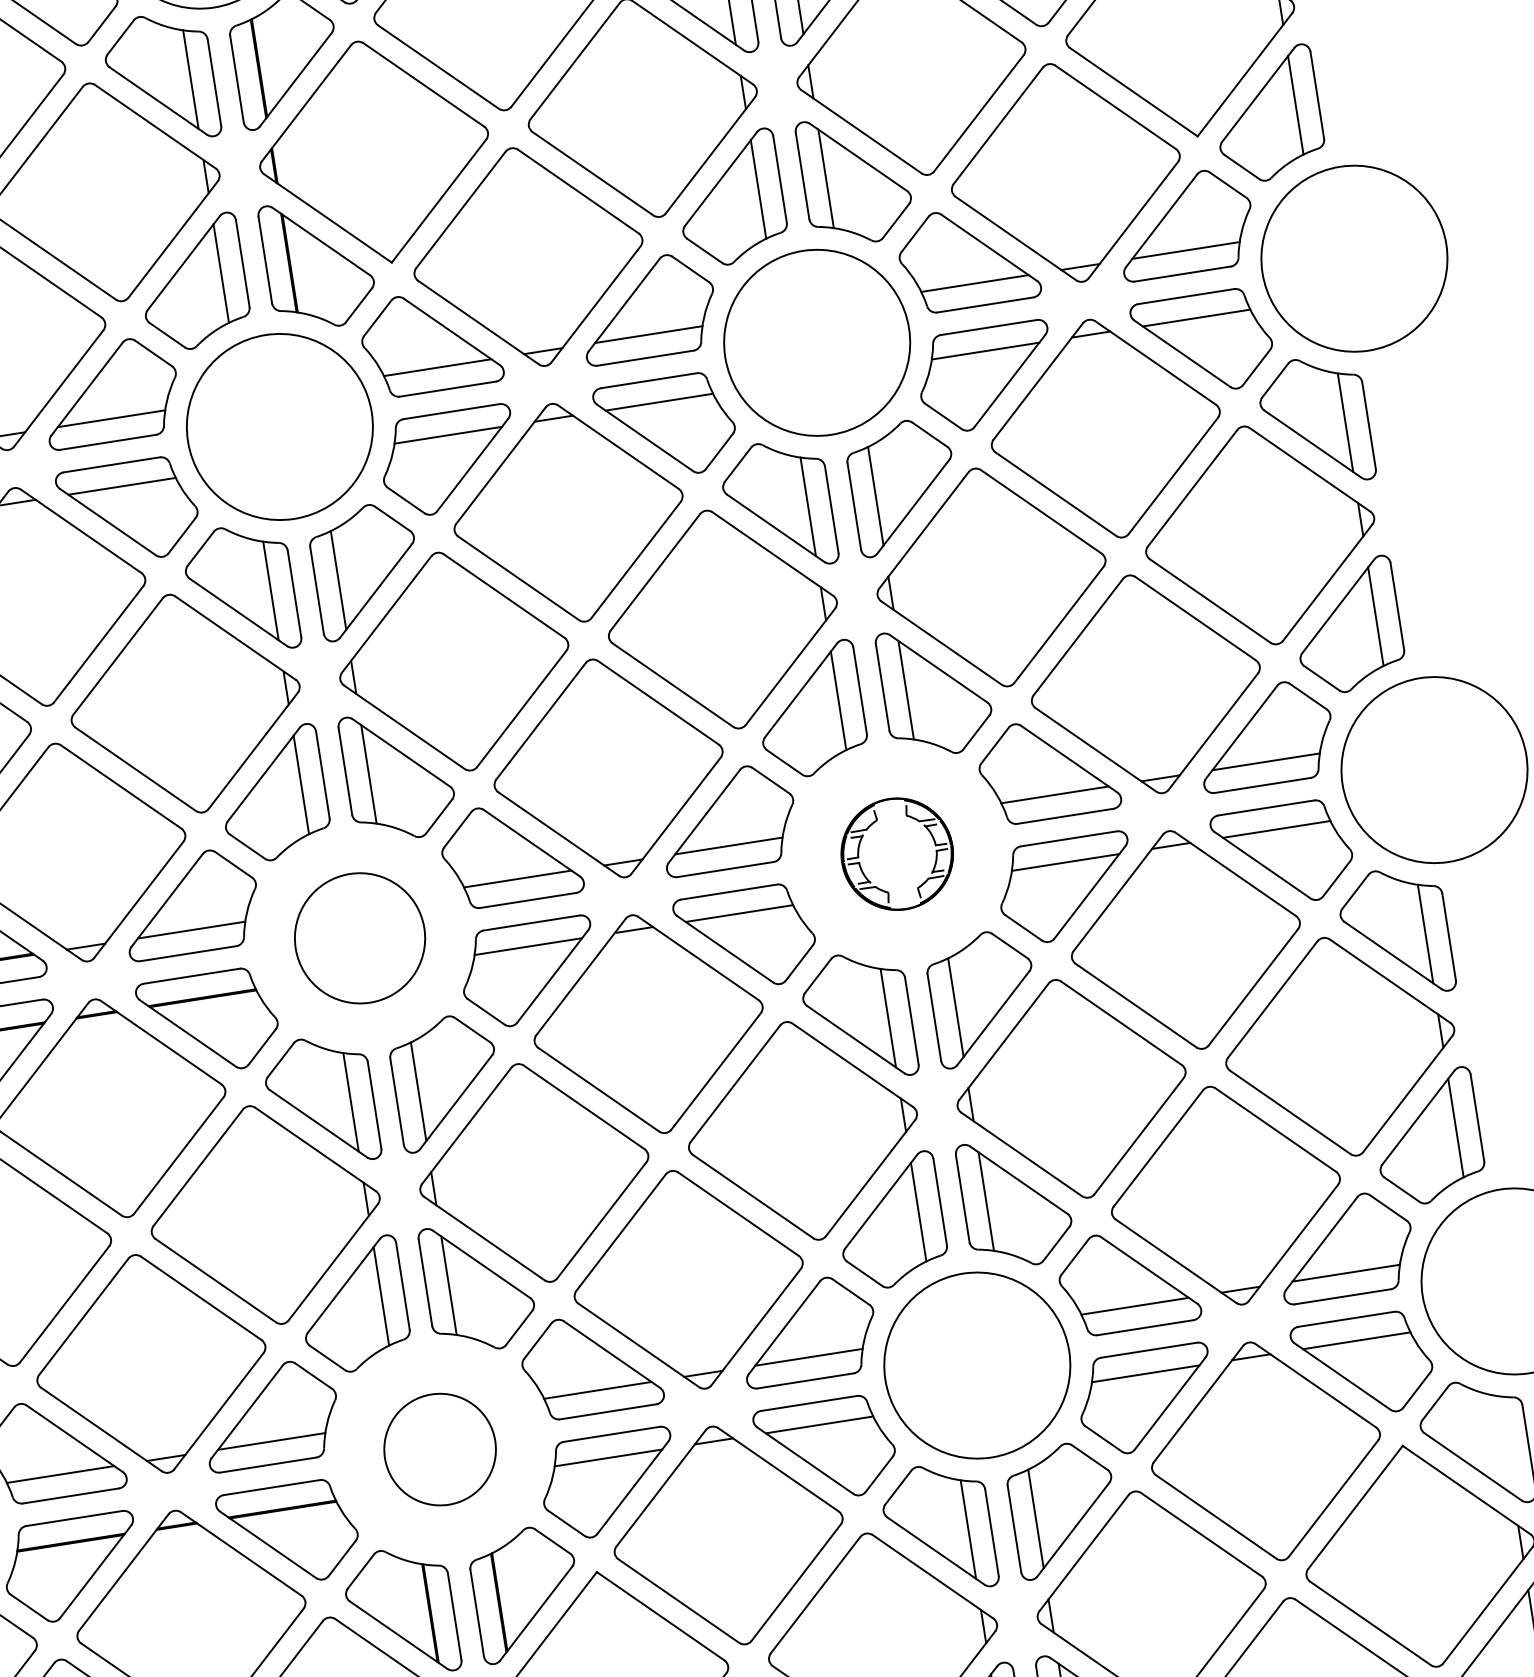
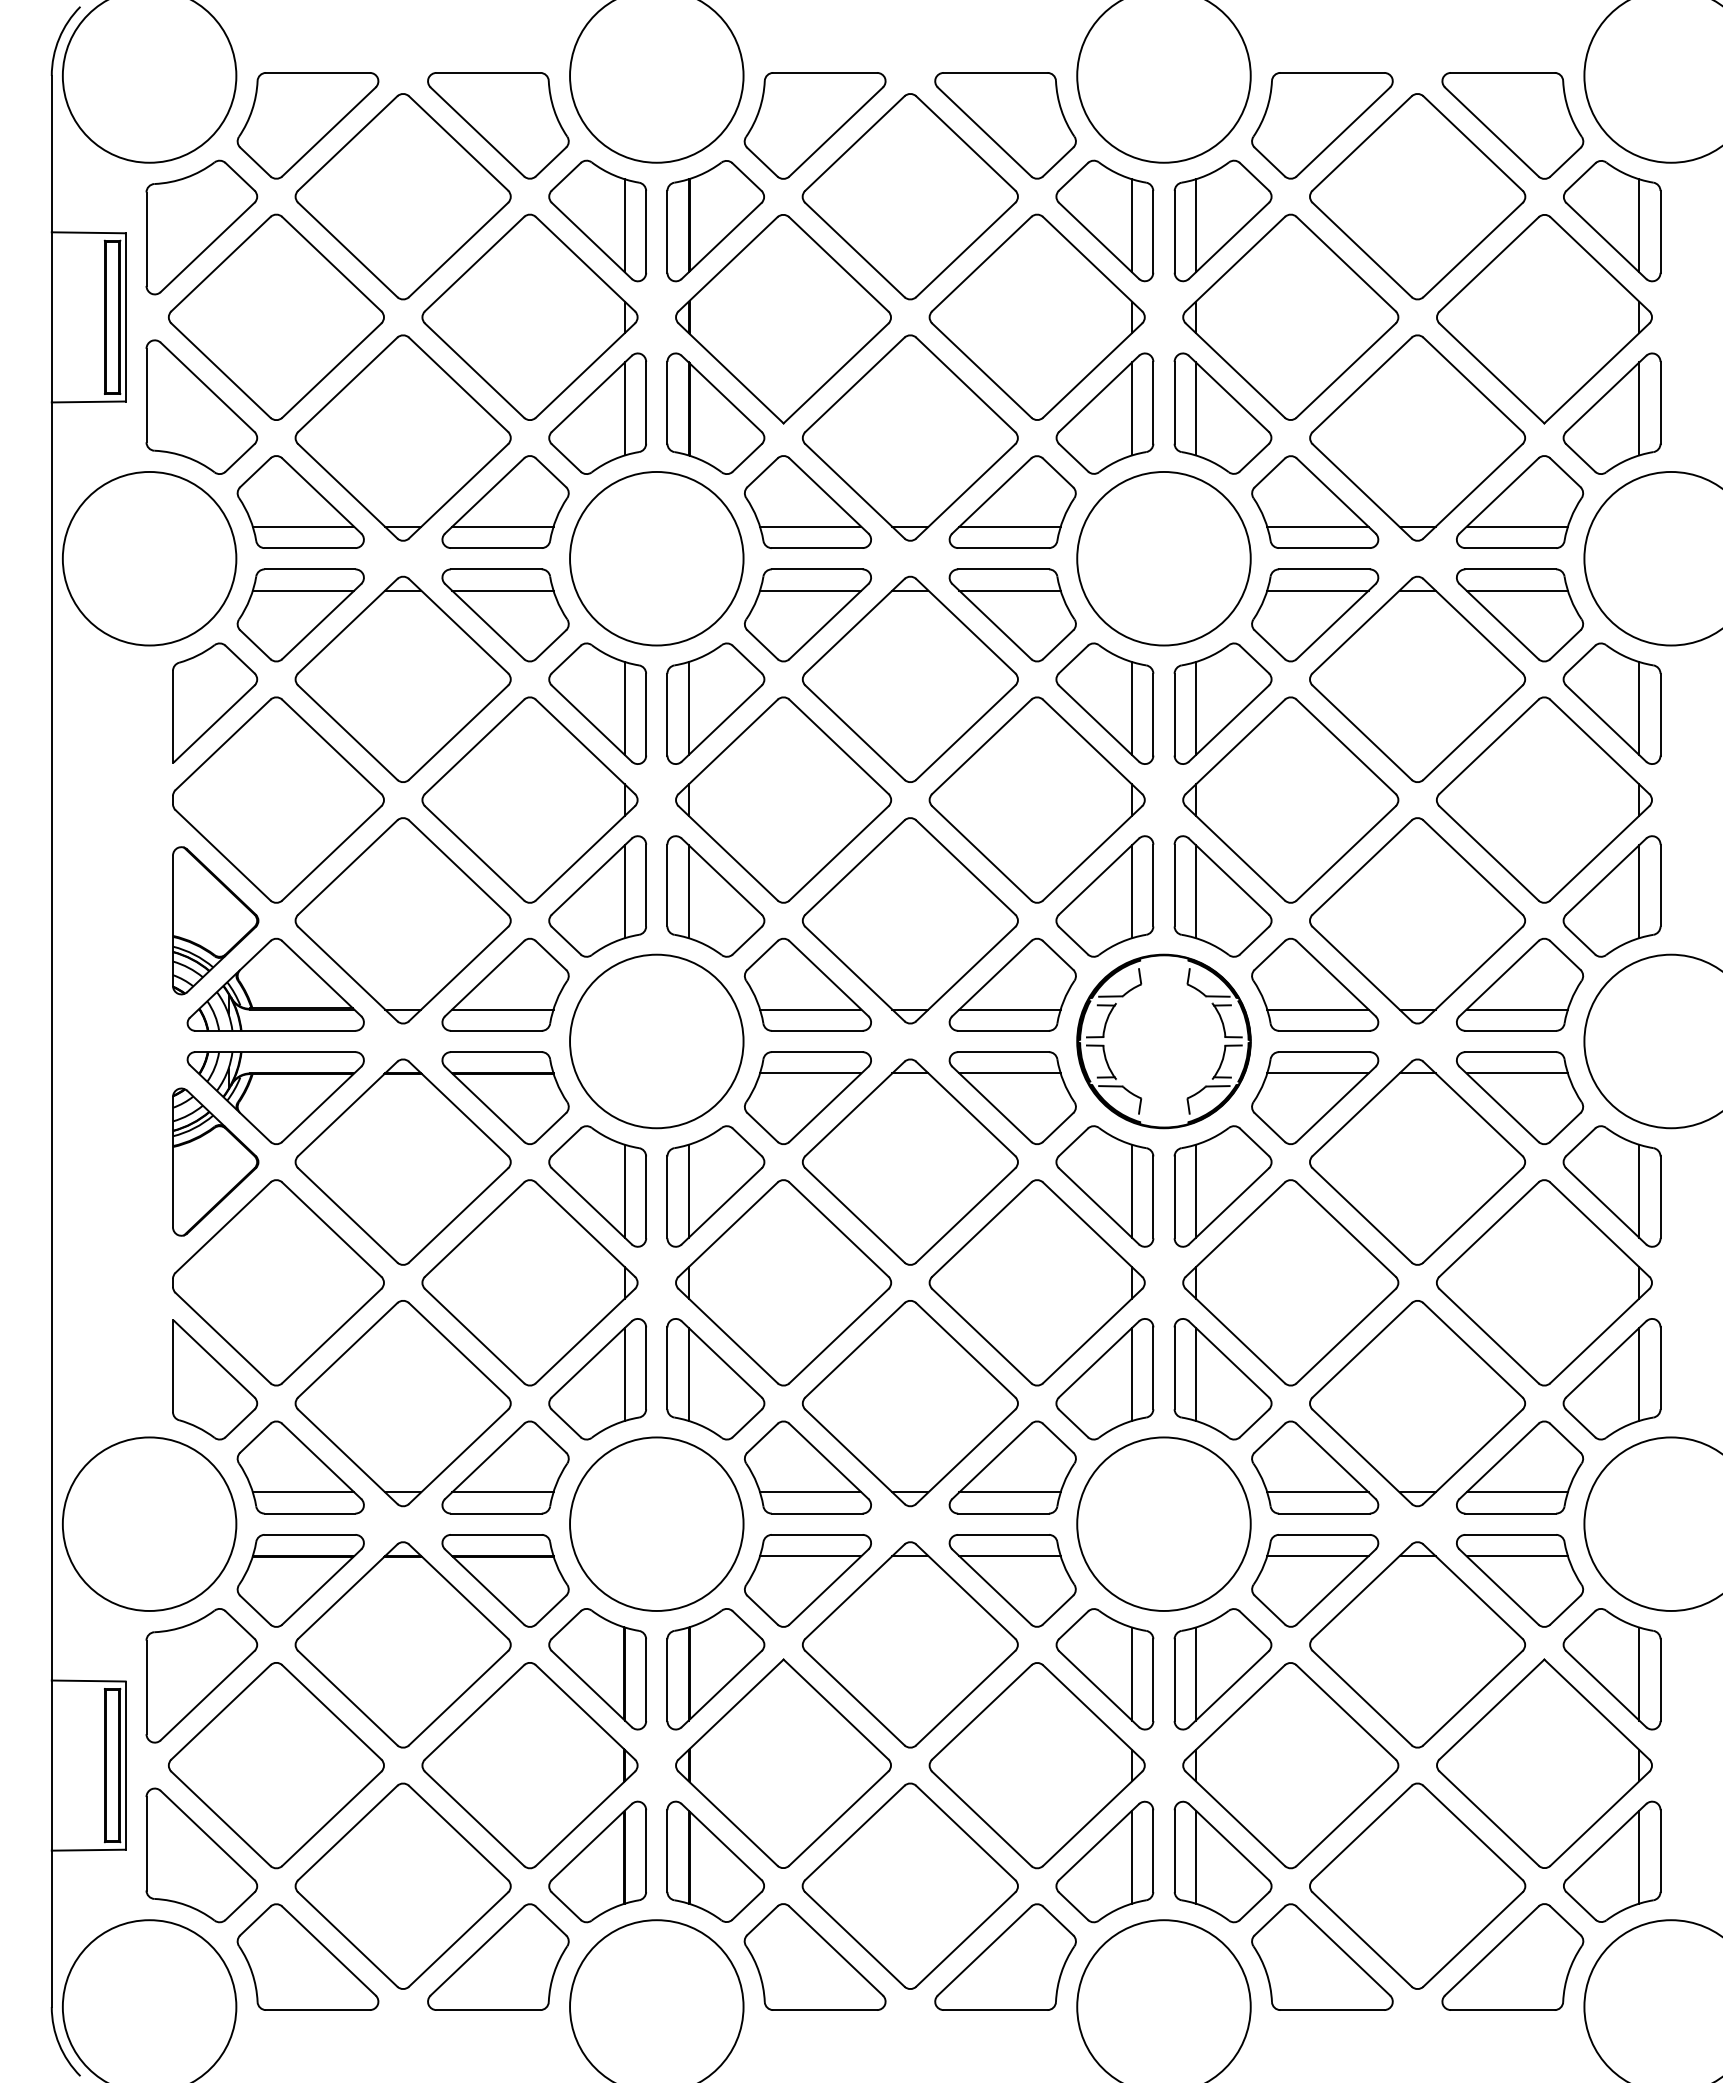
part: (896, 854) -> (1163, 1041), size x1.67
circle: (359, 938) -> (656, 1041), size x1.43
line: (1505, 1444) -> (1639, 1673), added
circle: (439, 1449) -> (656, 1523), size x1.67

